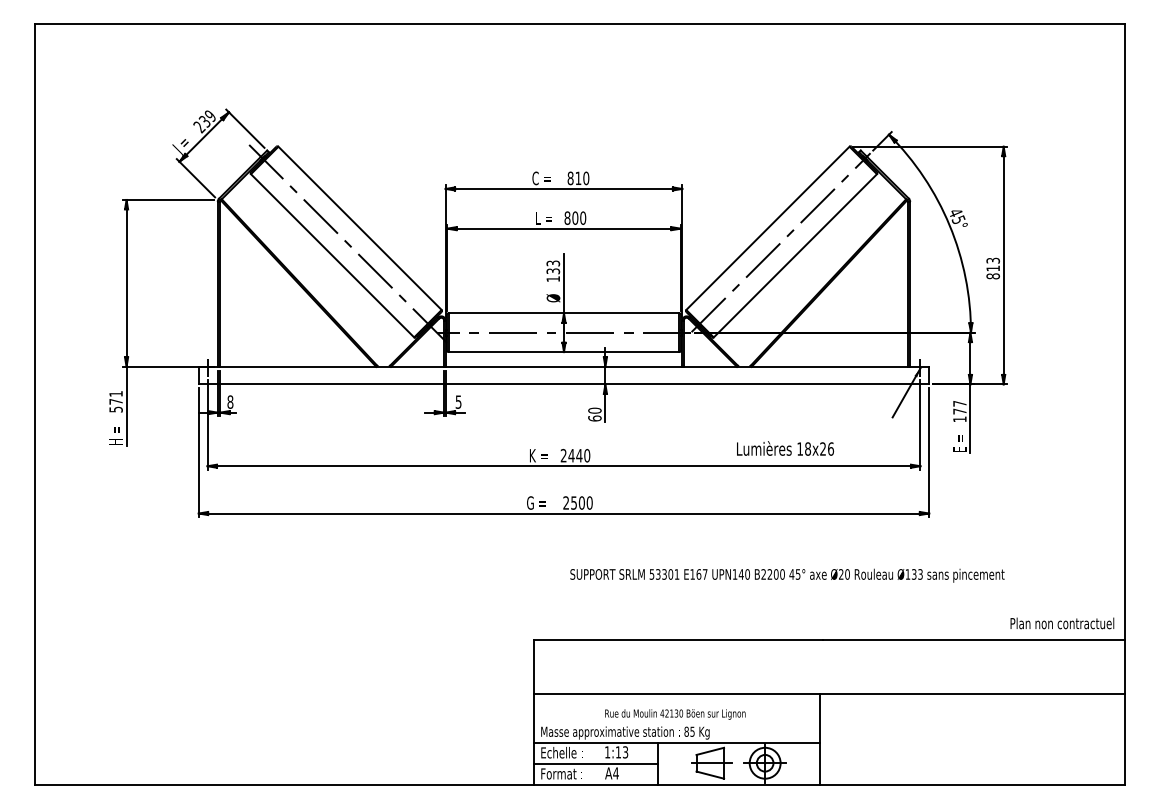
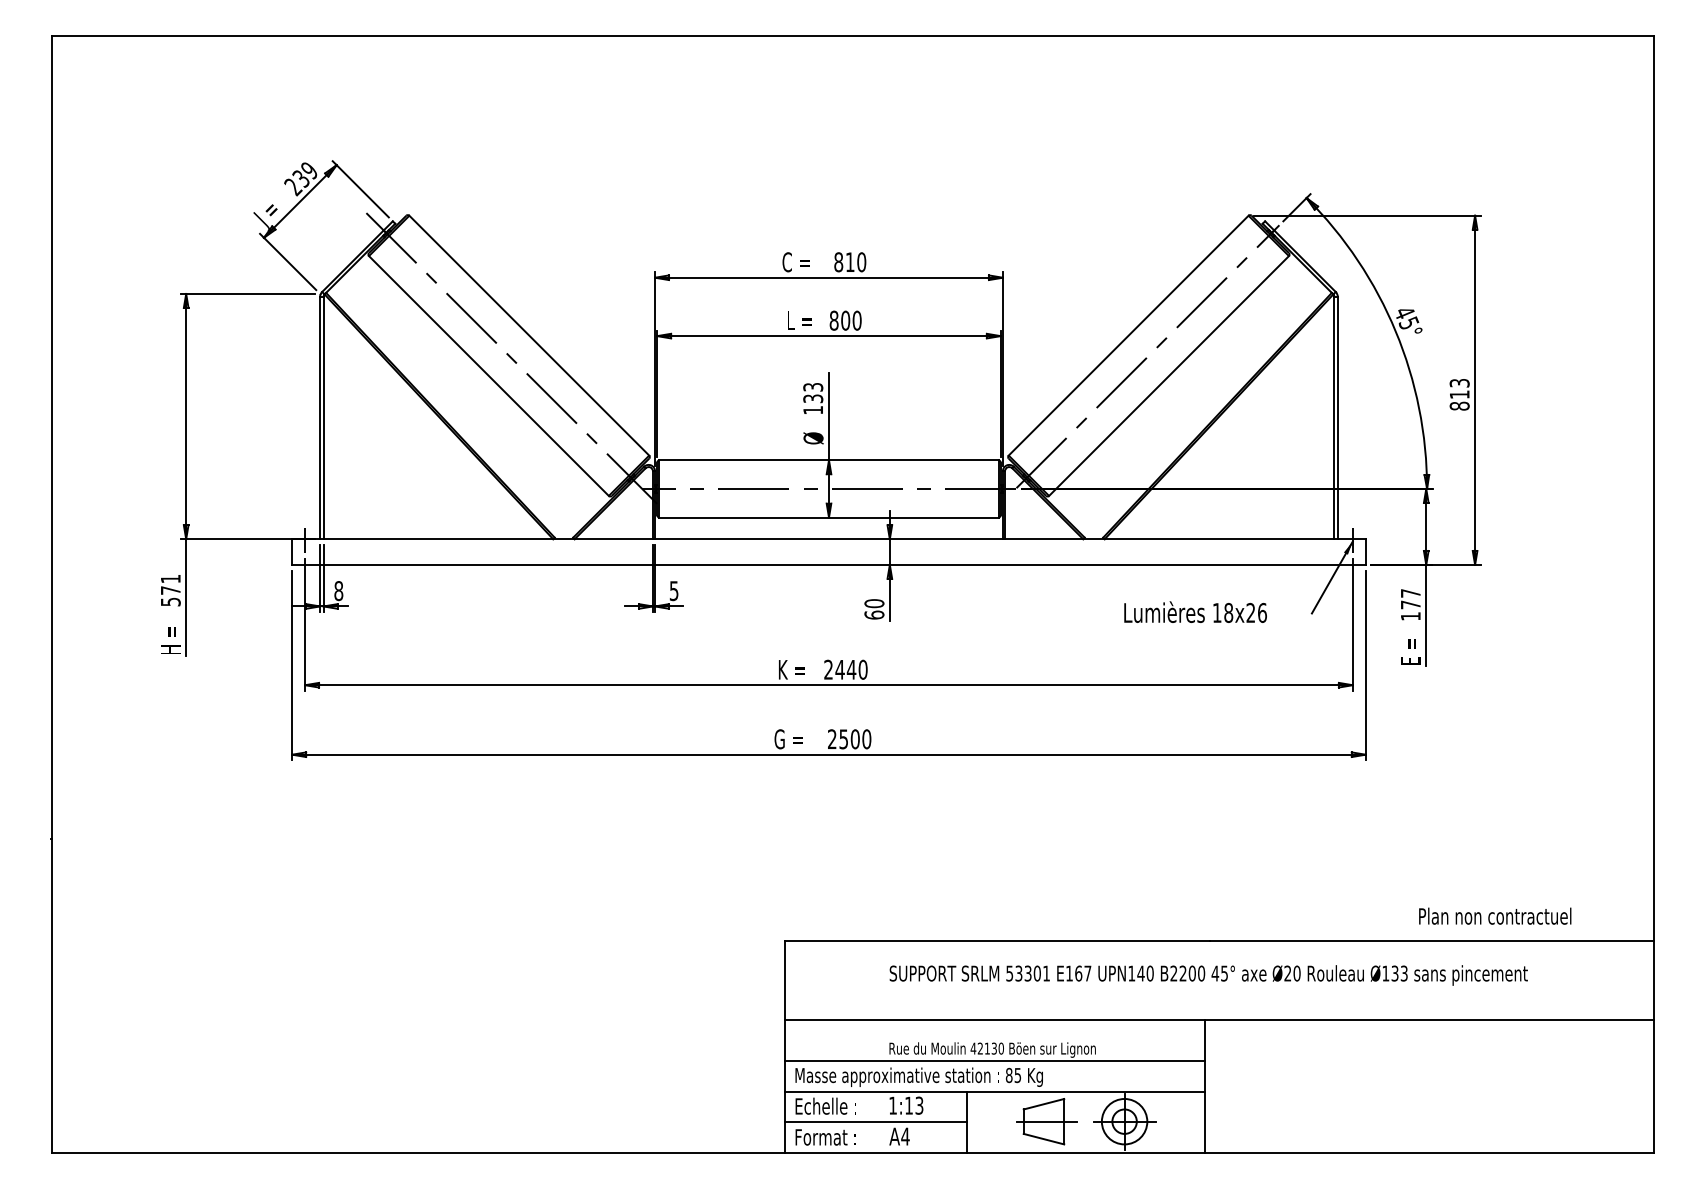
text: (785, 448) -> (1195, 612), moved
text: (787, 575) -> (1208, 975), moved
text: (1062, 623) -> (1495, 916), moved
line: (677, 721) -> (995, 1060), added

